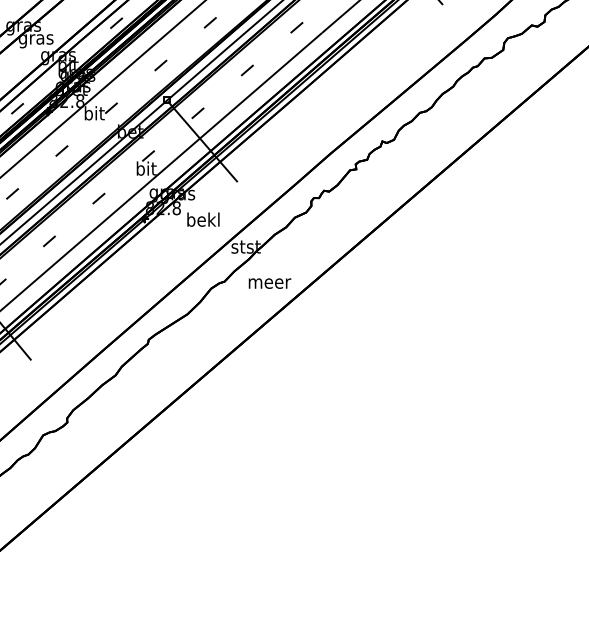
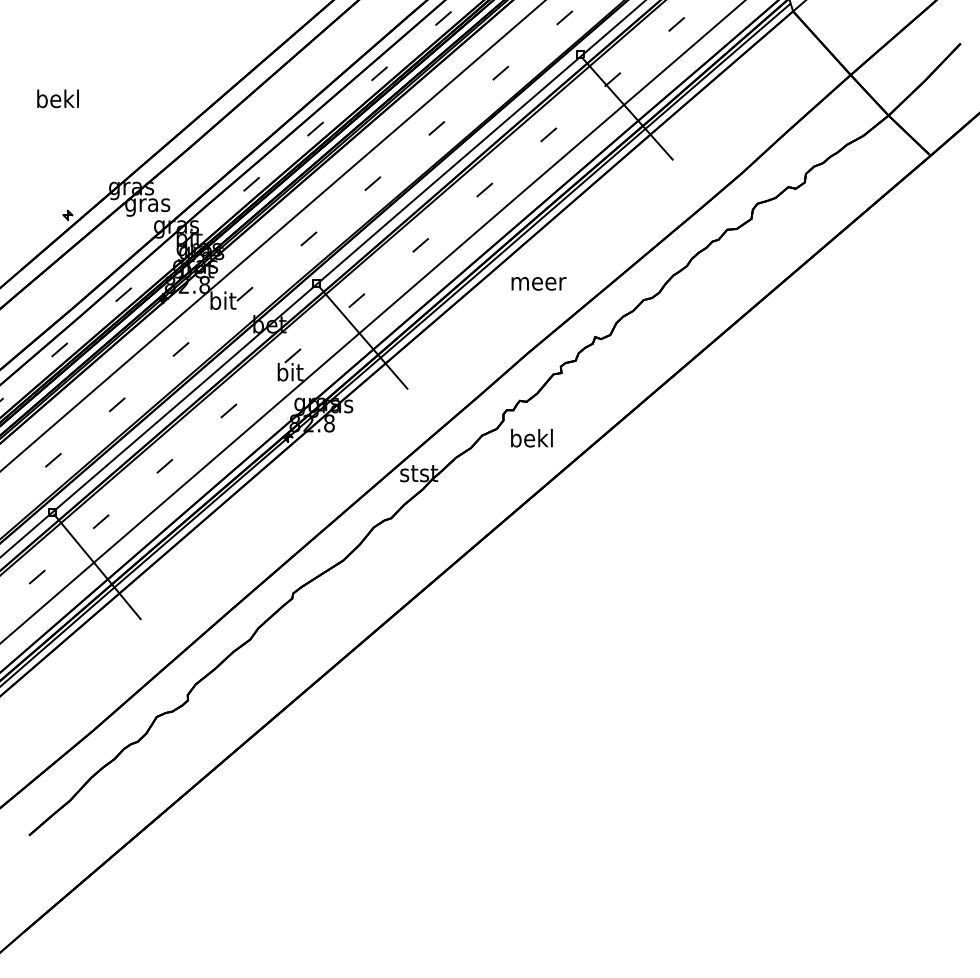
text: (203, 219) -> (531, 438), moved
text: (269, 283) -> (538, 283), moved

